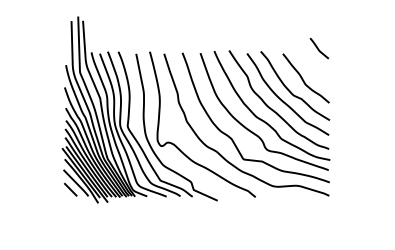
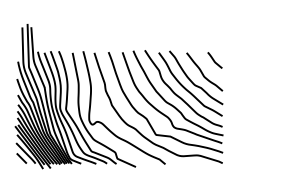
curve: (318, 48) -> (214, 60), moved

